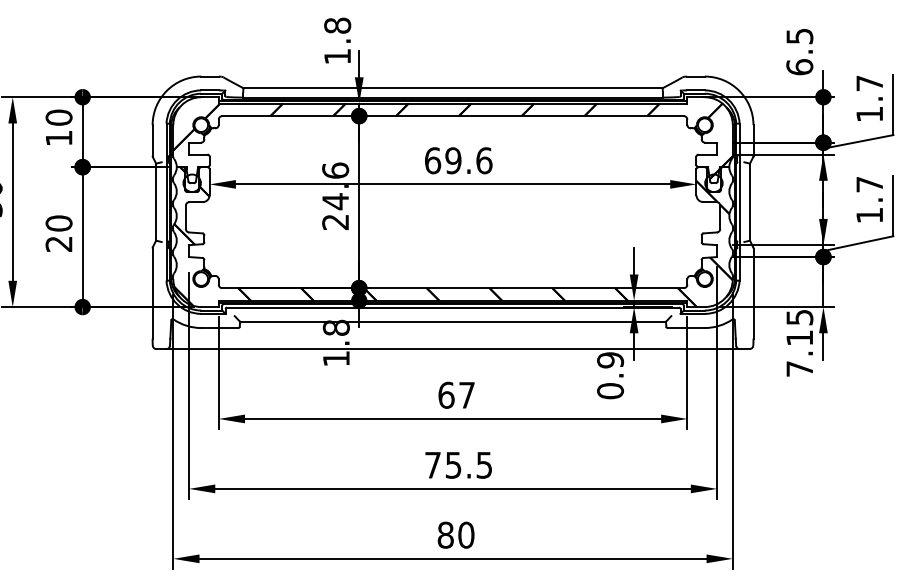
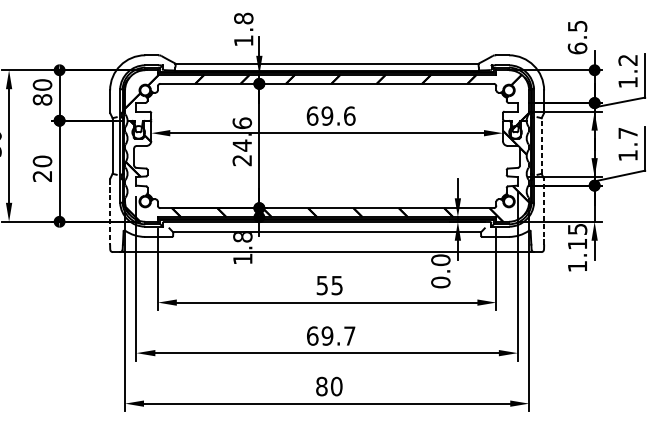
text: (869, 83) -> (627, 60), 1.7 -> 1.2
text: (58, 138) -> (42, 100), 10 -> 80
line: (749, 202) -> (541, 146), solid -> dashed
line: (753, 293) -> (544, 212), solid -> dashed
line: (152, 294) -> (110, 212), solid -> dashed
text: (610, 360) -> (440, 260), 0.9 -> 0.0
text: (799, 368) -> (577, 266), 7.15 -> 1.15
text: (456, 394) -> (329, 284), 67 -> 55
text: (458, 464) -> (331, 335), 75.5 -> 69.7

